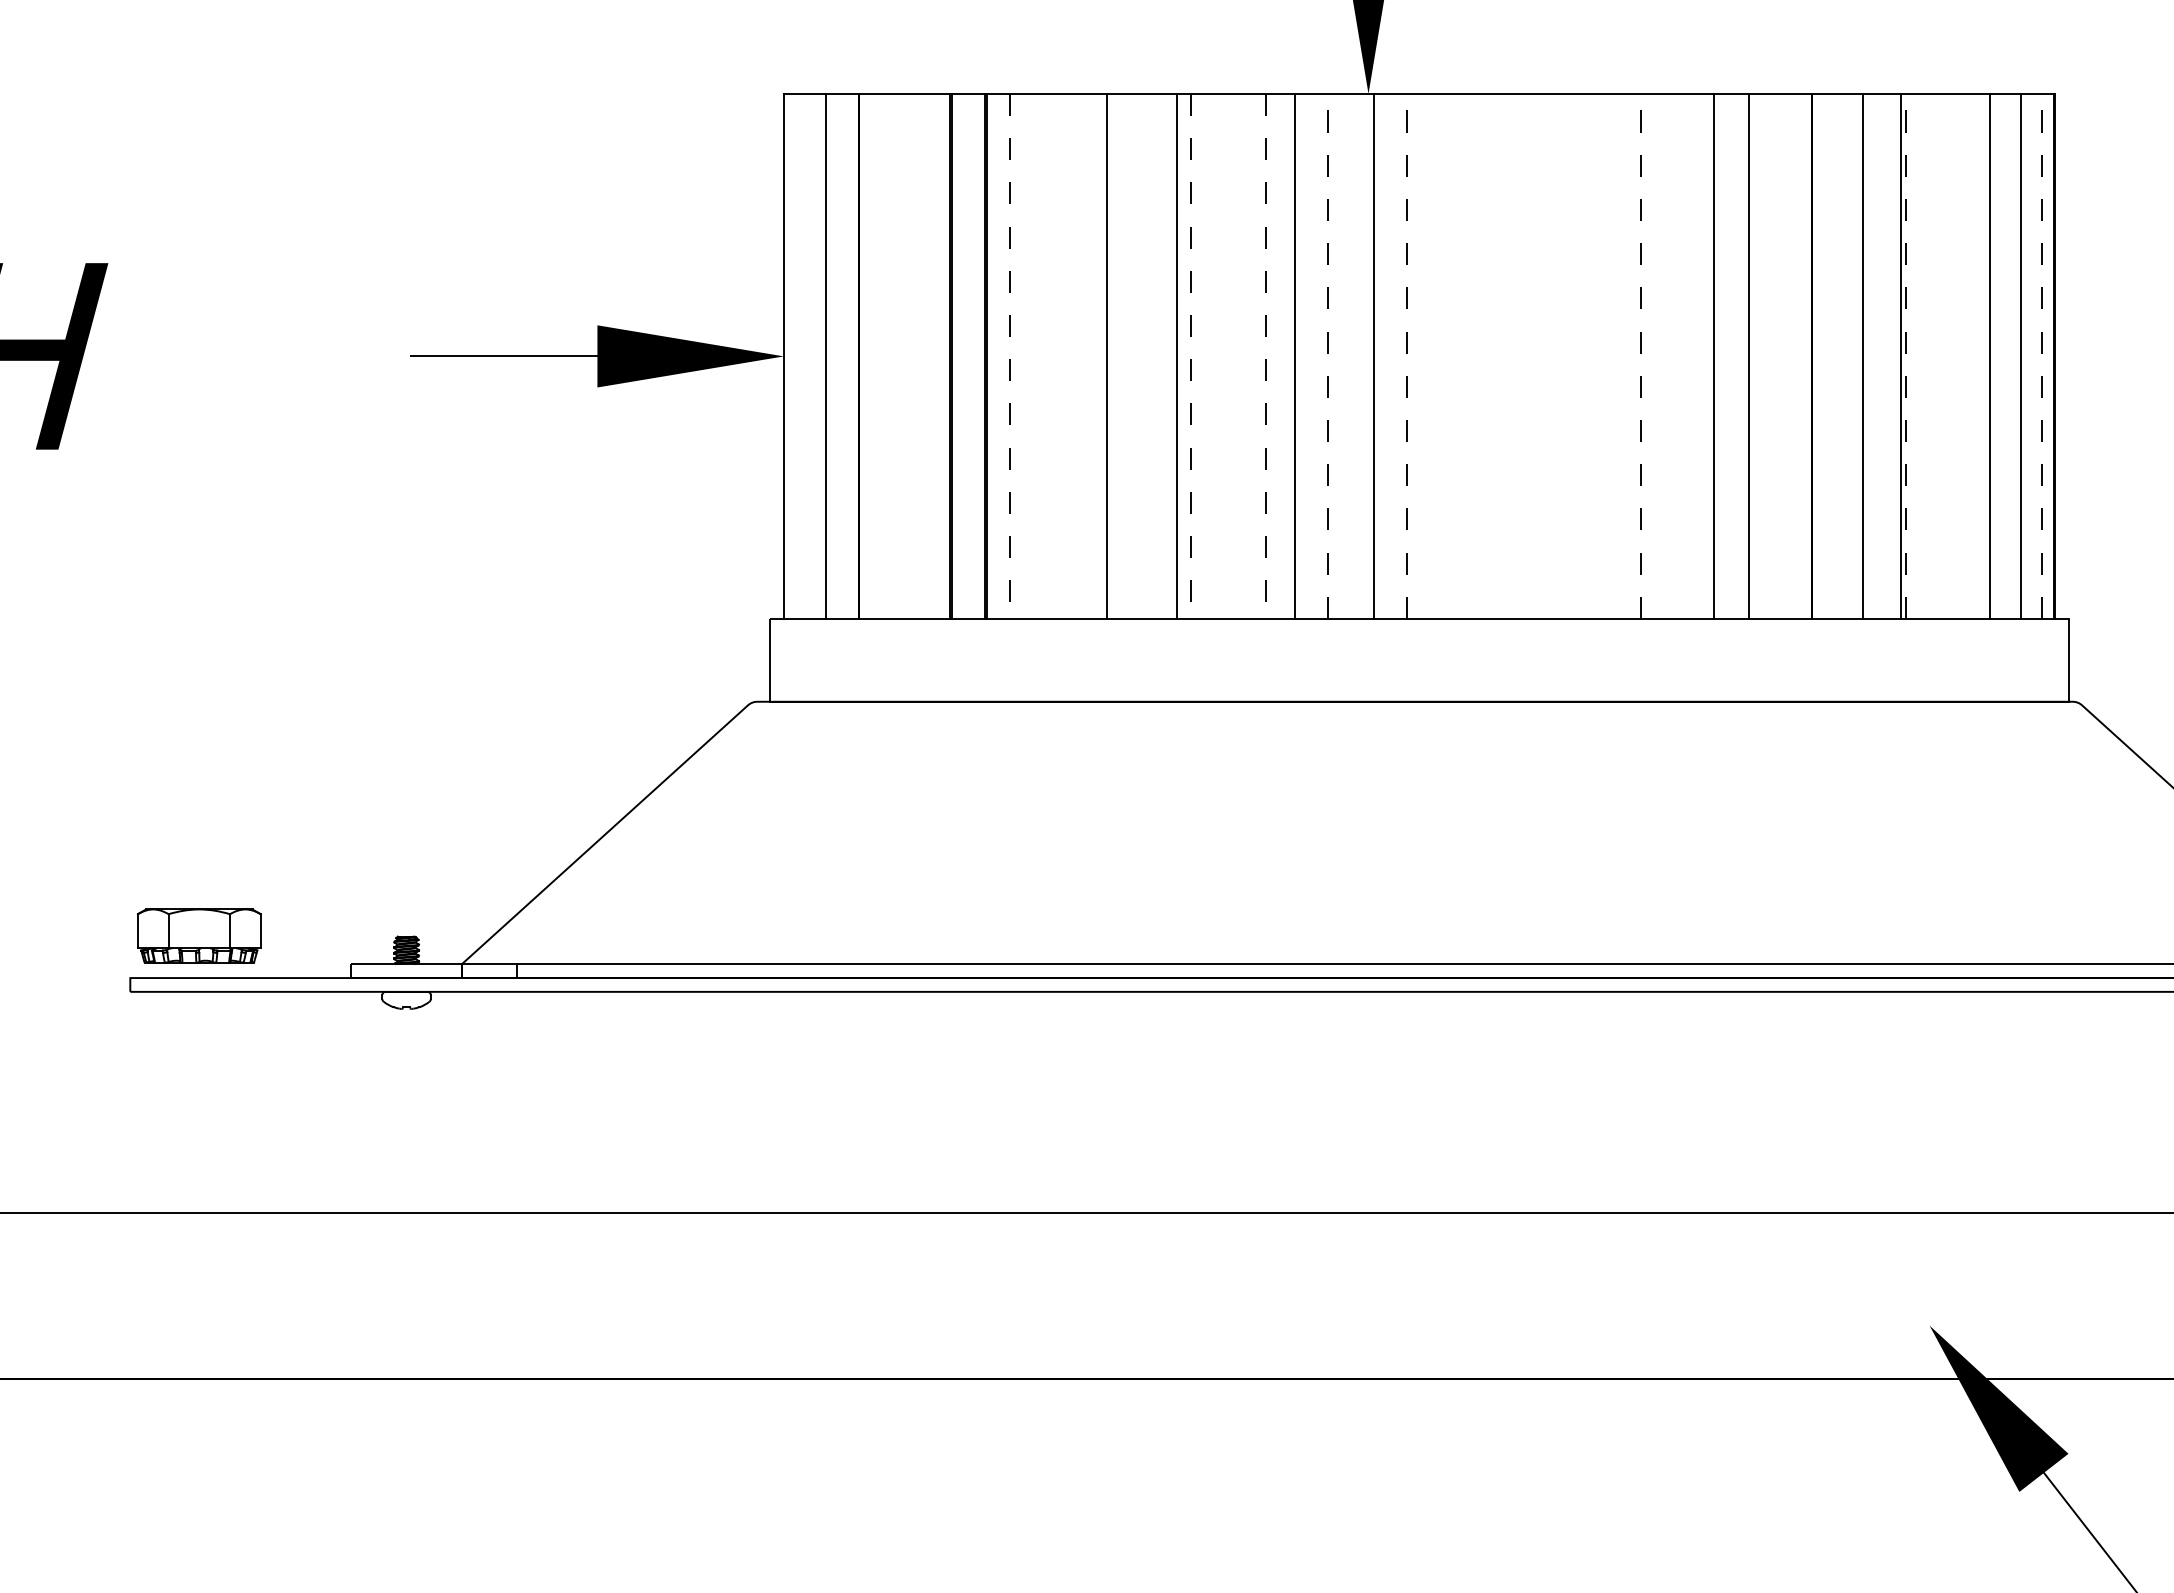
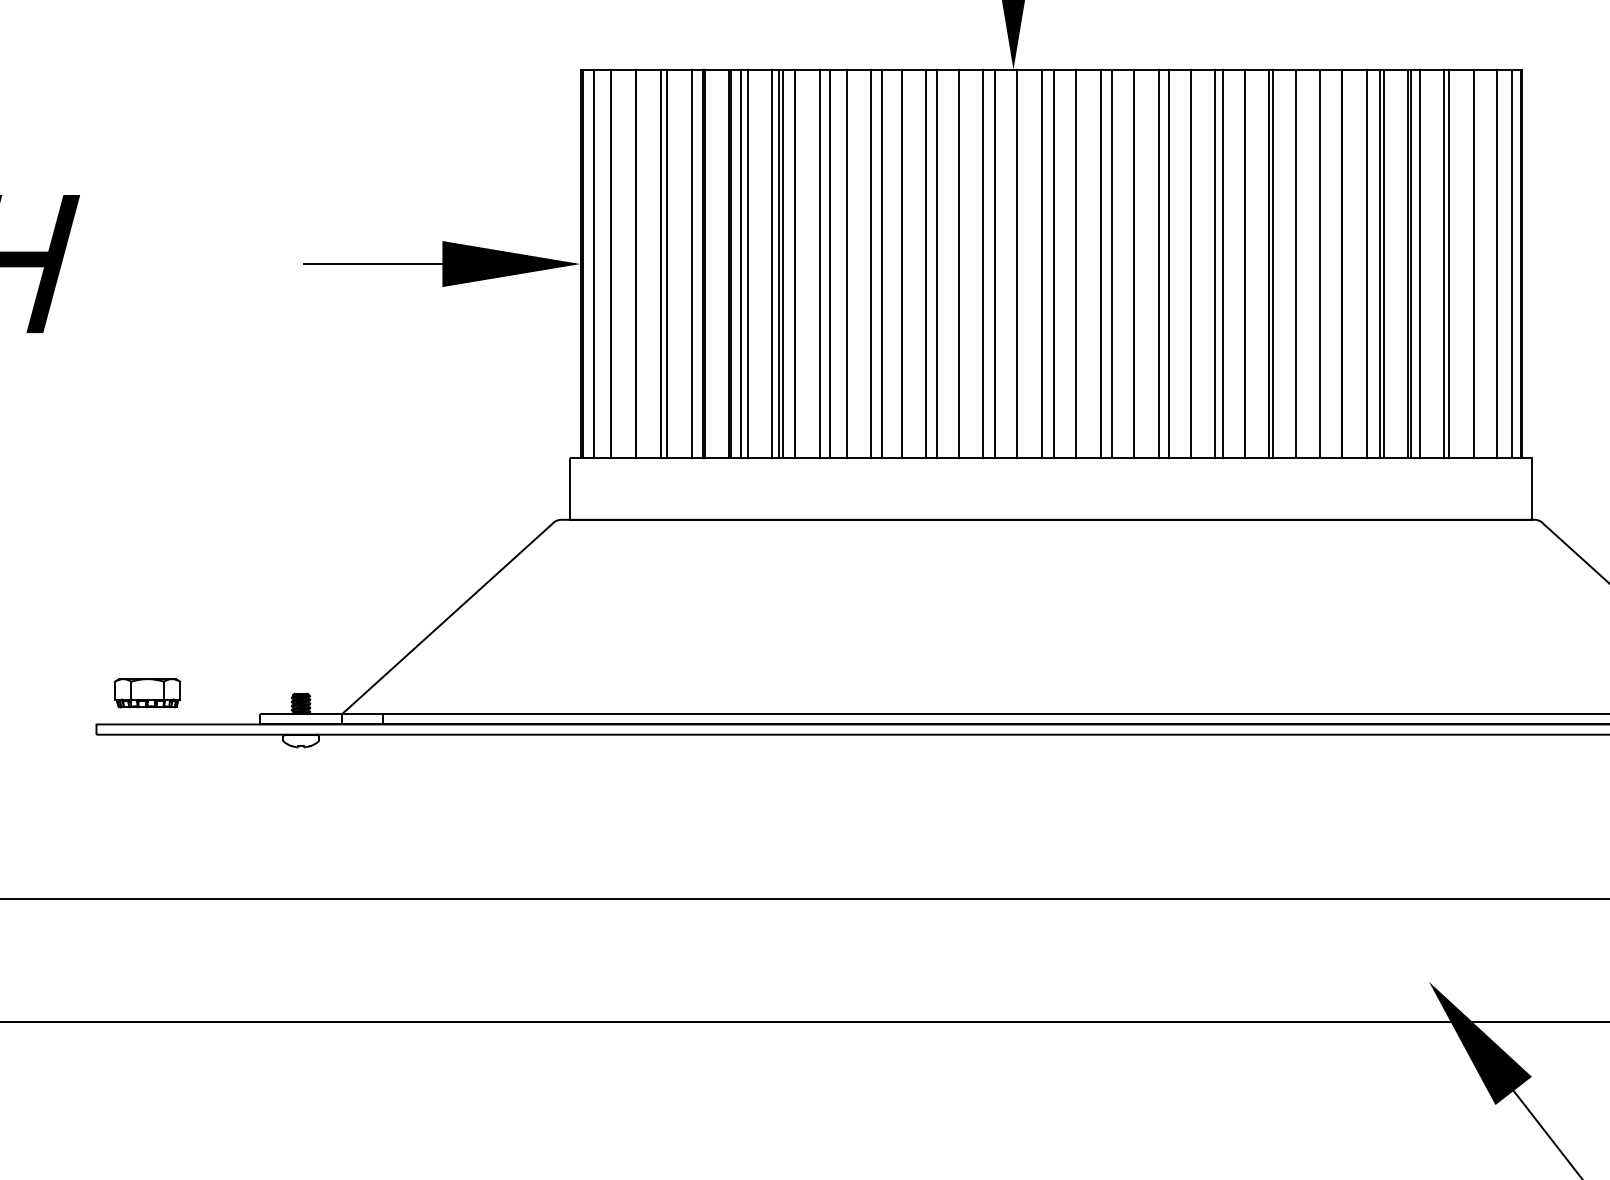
line: (787, 355) -> (583, 263), added
line: (801, 355) -> (593, 263), added
line: (891, 355) -> (660, 263), added
line: (901, 355) -> (667, 263), added
line: (934, 355) -> (692, 263), added
line: (1000, 355) -> (740, 263), added
line: (1042, 355) -> (772, 263), added
line: (1051, 355) -> (778, 263), added
line: (1056, 355) -> (782, 263), added
line: (1073, 355) -> (795, 263), added
line: (1120, 355) -> (829, 263), added
line: (1143, 355) -> (846, 263), added
line: (1217, 355) -> (901, 263), added
line: (1250, 355) -> (926, 263), added
line: (1327, 355) -> (983, 263), dashed -> solid
line: (1343, 355) -> (994, 263), added
line: (1406, 355) -> (1041, 263), dashed -> solid
line: (1423, 355) -> (1054, 263), added
line: (1452, 355) -> (1075, 263), added
line: (1486, 355) -> (1100, 263), added
line: (1501, 355) -> (1111, 263), added
line: (1531, 355) -> (1134, 263), added
line: (1564, 355) -> (1158, 263), added
line: (1578, 355) -> (1169, 263), added
line: (1607, 355) -> (1190, 263), added
line: (1640, 355) -> (1214, 263), dashed -> solid
line: (1651, 355) -> (1223, 263), added
line: (1680, 355) -> (1244, 263), added
line: (1718, 355) -> (1272, 263), added
line: (1782, 355) -> (1320, 263), added
line: (1845, 355) -> (1366, 263), added
line: (1868, 355) -> (1383, 263), added
line: (1905, 355) -> (1411, 263), dashed -> solid
line: (1916, 355) -> (1419, 263), added
line: (1949, 355) -> (1443, 263), added
line: (1956, 355) -> (1448, 263), added
line: (2042, 355) -> (1512, 263), dashed -> solid
line: (1009, 356) -> (747, 264), dashed -> solid
line: (1190, 356) -> (881, 264), dashed -> solid
line: (1265, 356) -> (937, 264), dashed -> solid
part: (199, 935) -> (147, 692), size x0.71

